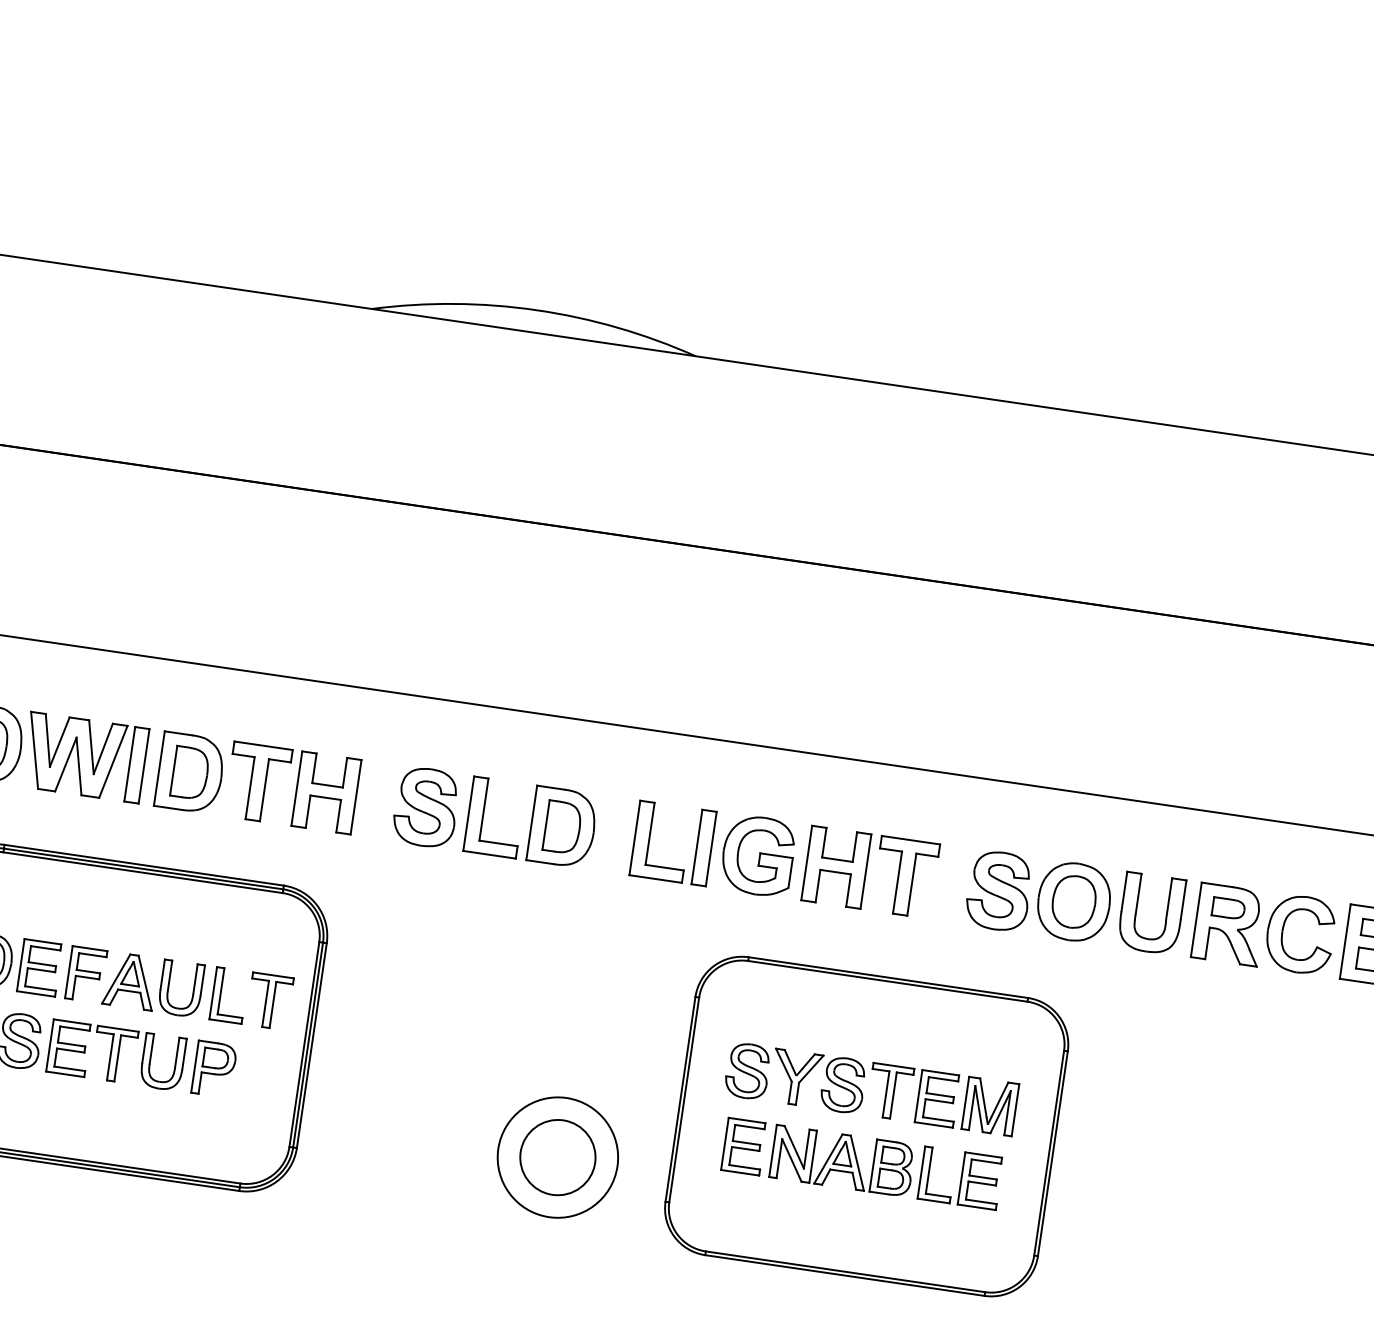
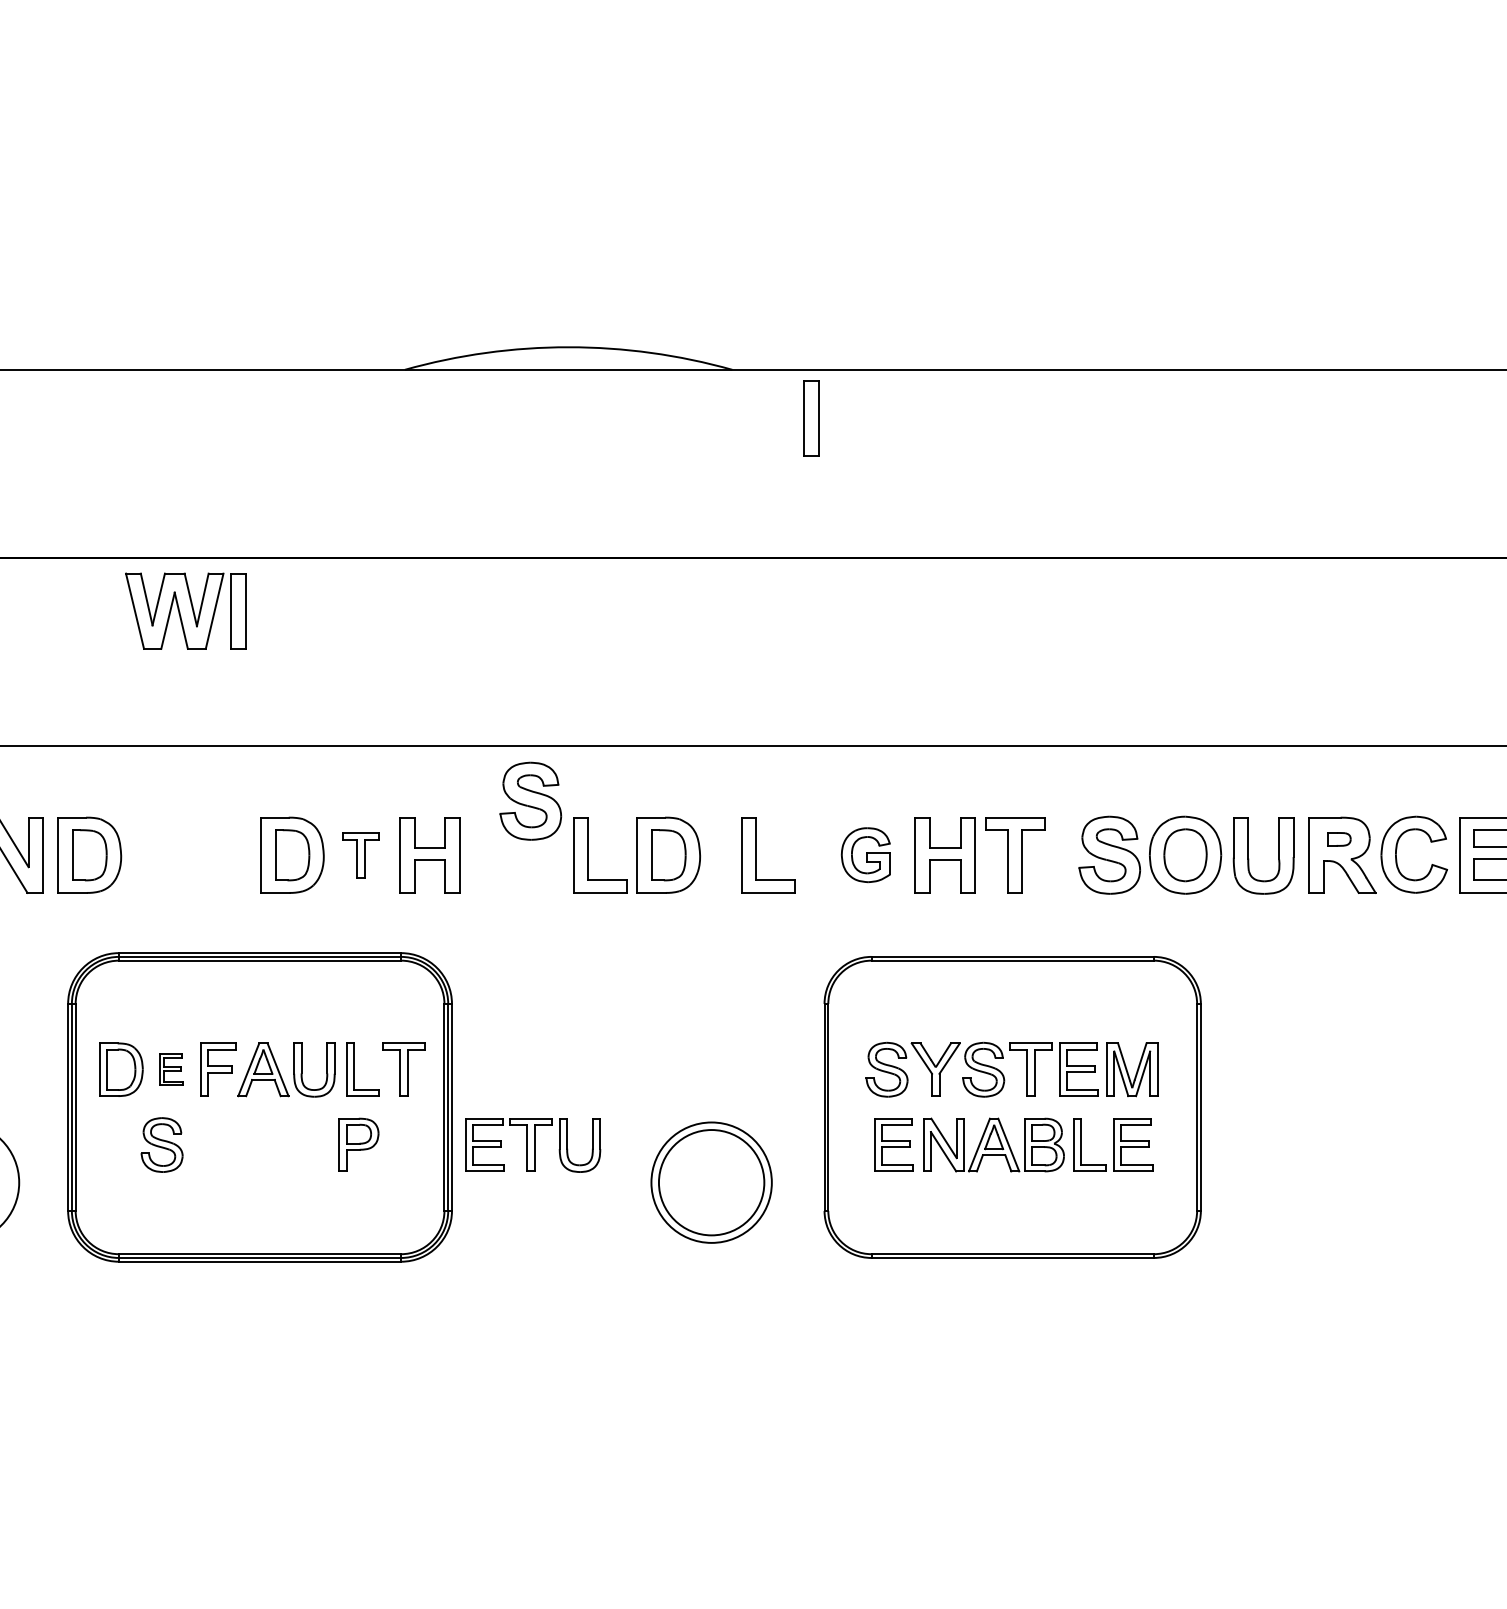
part: (84, 756) -> (185, 610), moved
part: (257, 783) -> (360, 855), size x0.6
part: (426, 806) -> (530, 800), moved
part: (703, 848) -> (811, 418), moved
part: (757, 855) -> (865, 854), size x0.7
part: (1228, 908) -> (1339, 839), size x0.7
part: (39, 967) -> (171, 1069), size x0.6
part: (116, 1055) -> (533, 1145), moved
circle: (557, 1157) -> (711, 1182), size x1.4

